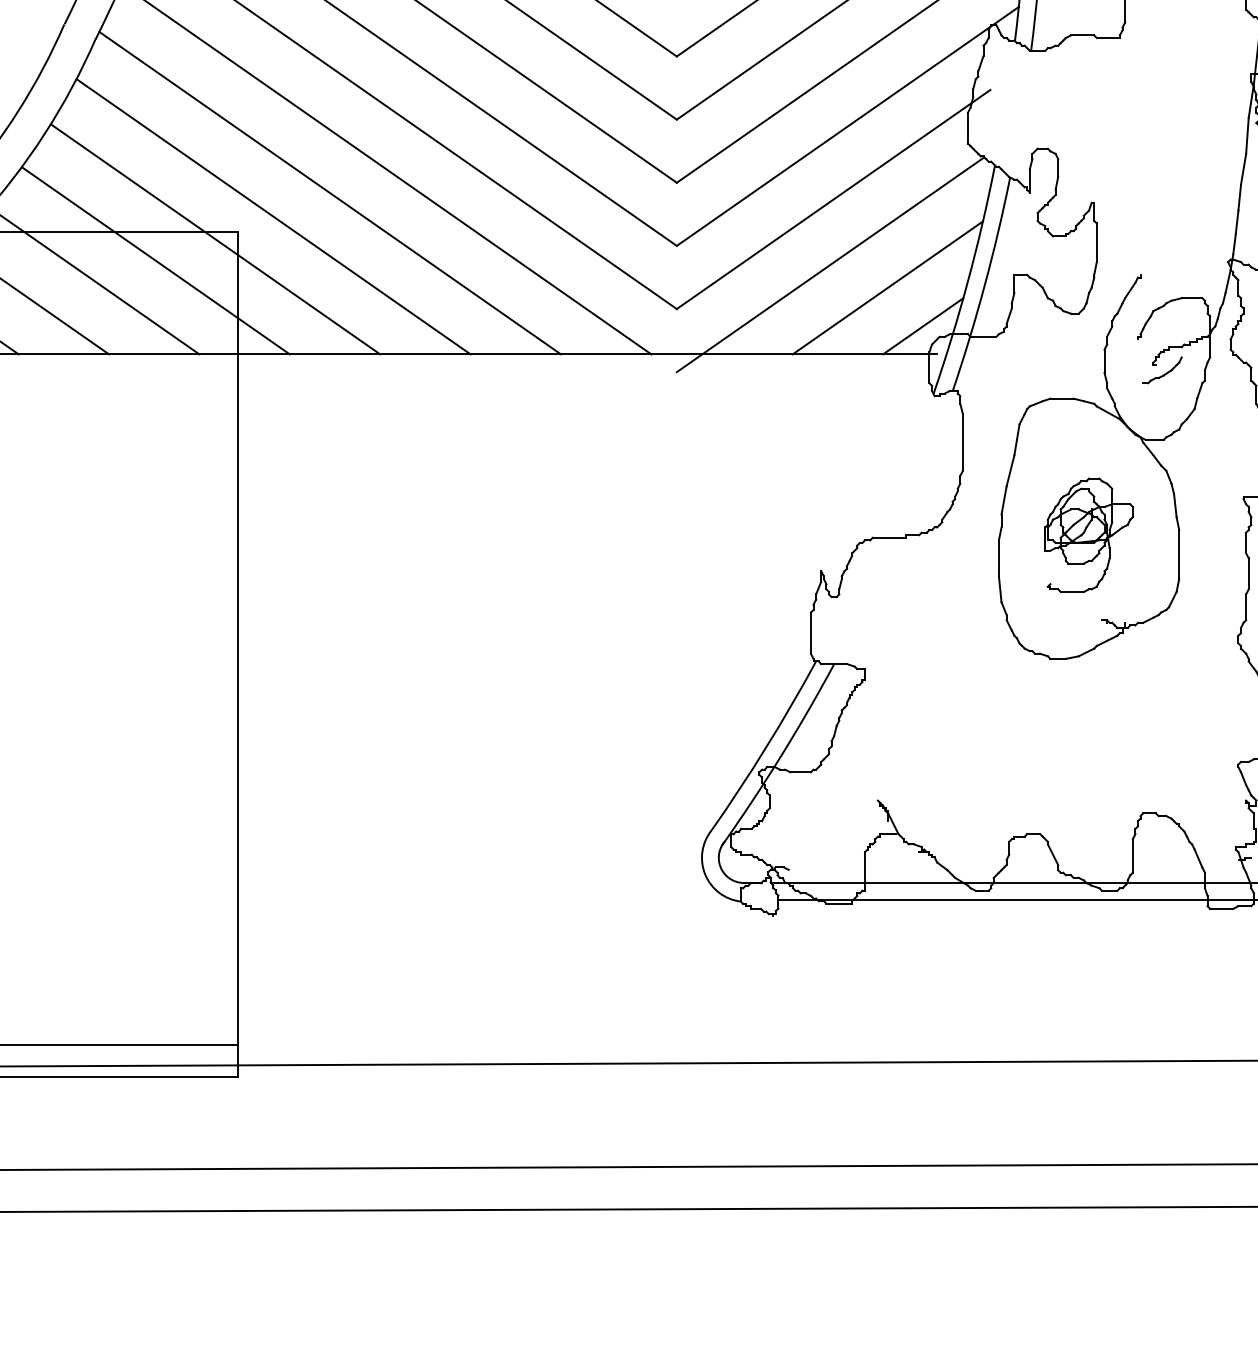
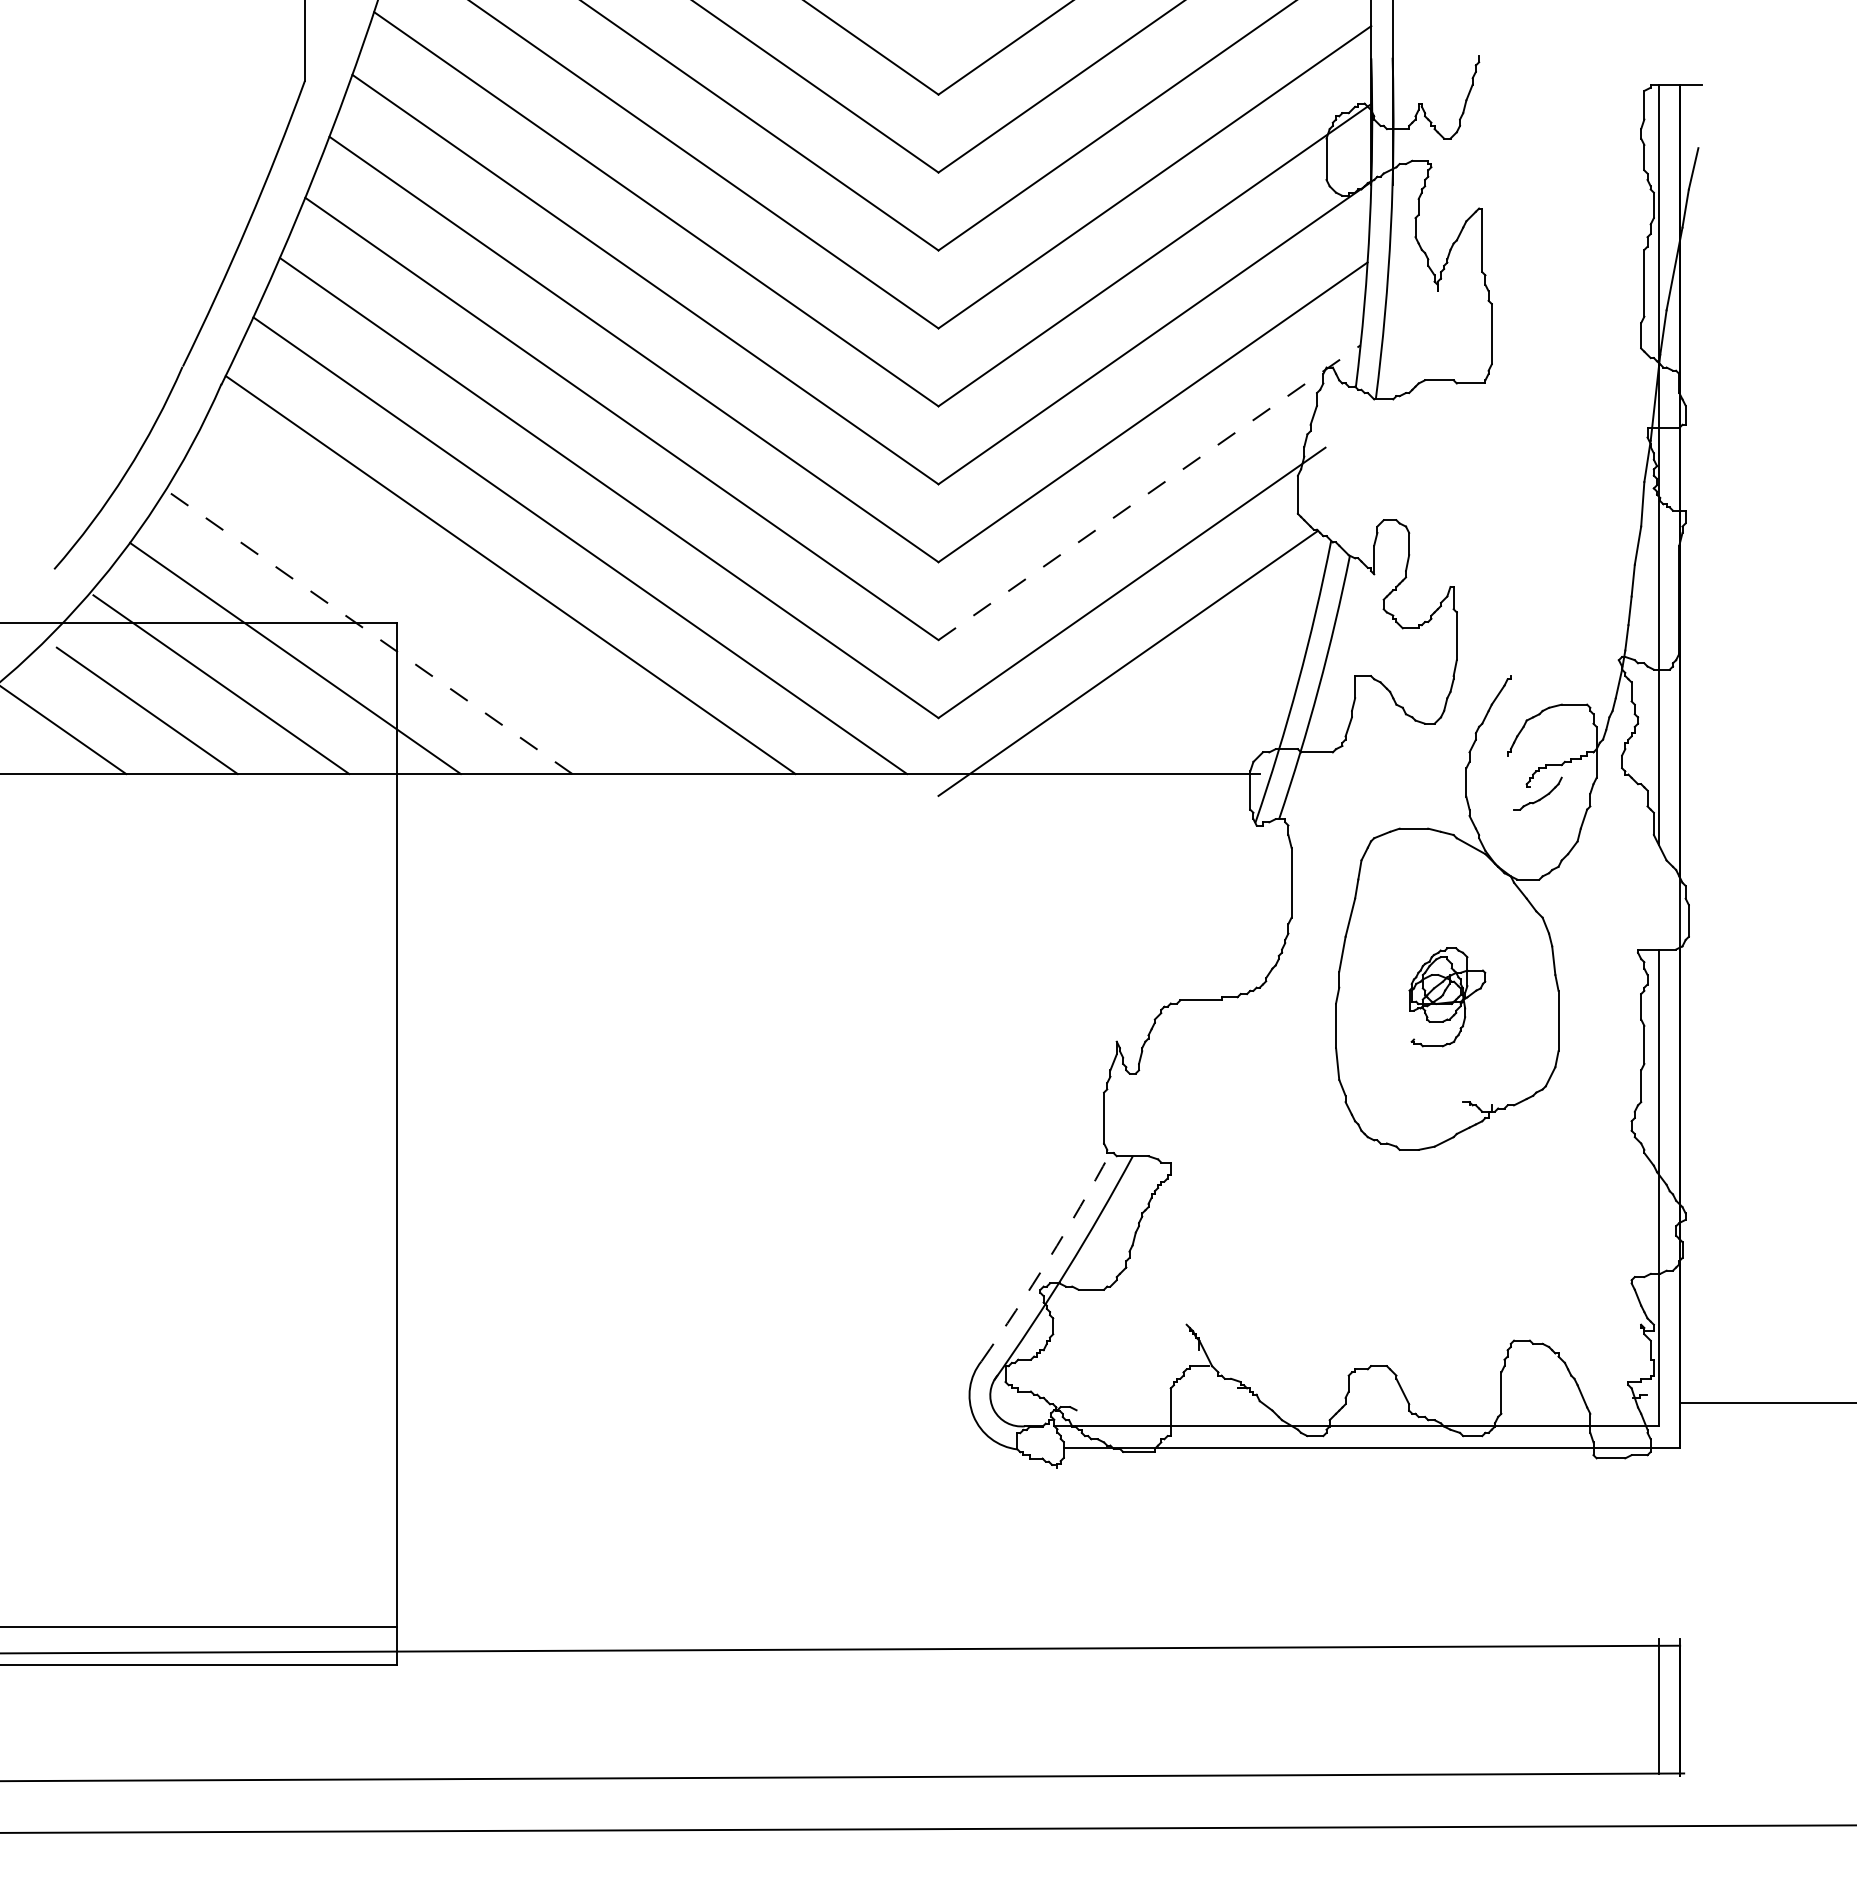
line: (847, 126) -> (1149, 492), solid -> dashed
line: (273, 217) -> (440, 604), removed
line: (215, 239) -> (369, 632), solid -> dashed
line: (887, 287) -> (1198, 691), removed
line: (923, 326) -> (1242, 739), removed
part: (1089, 535) -> (1447, 997), size x0.7
arc: (765, 747) -> (1048, 1259), solid -> dashed

